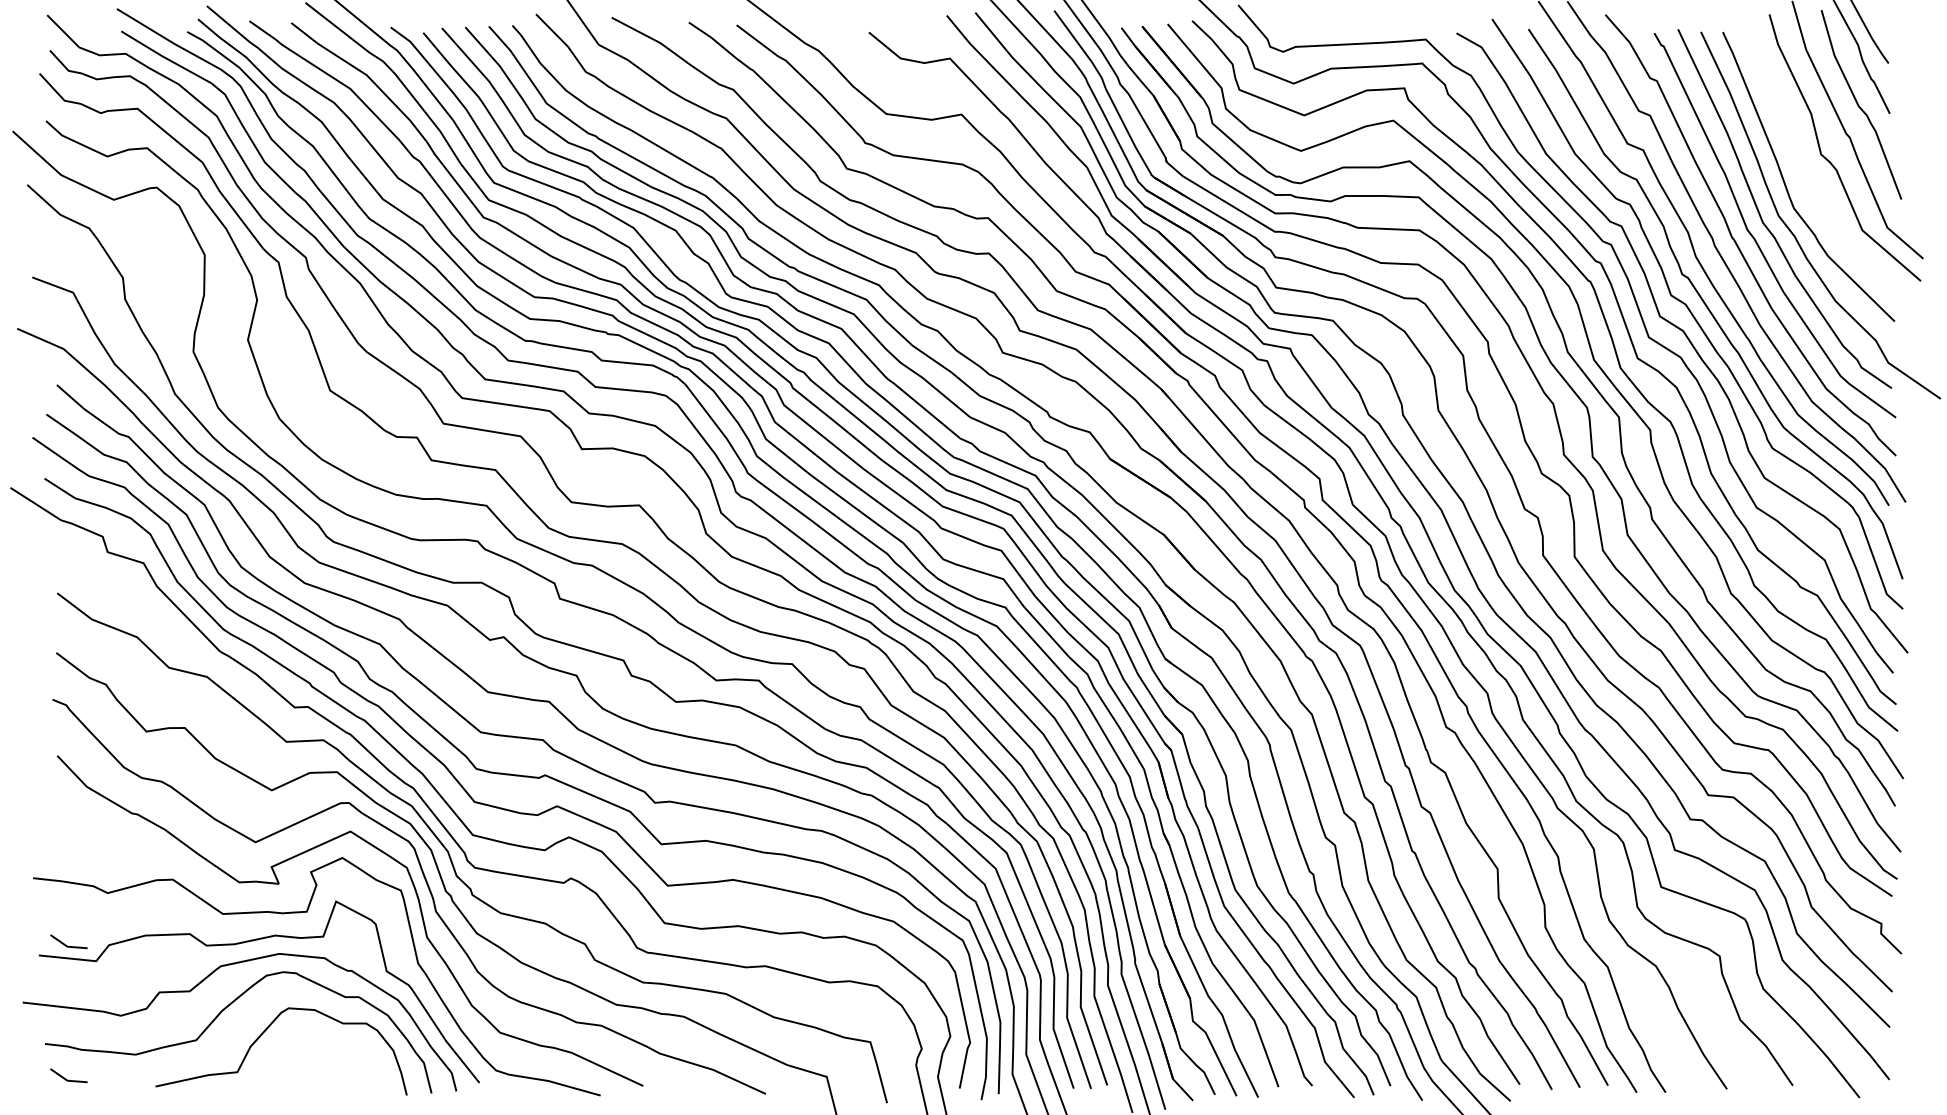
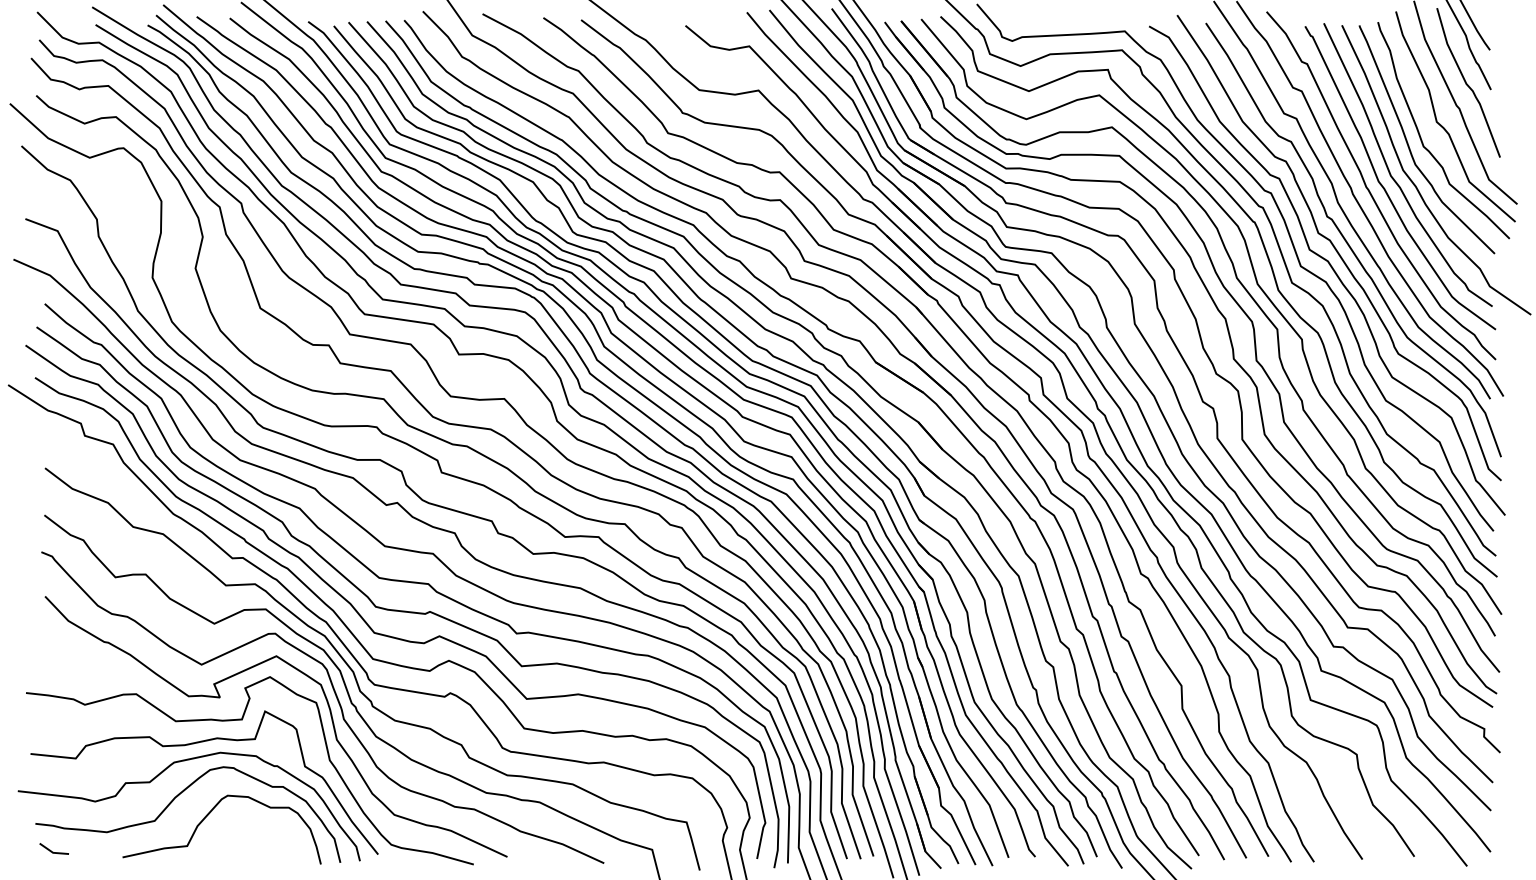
curve: (1801, 173) -> (1421, 137), added
line: (66, 944) -> (52, 745), removed

